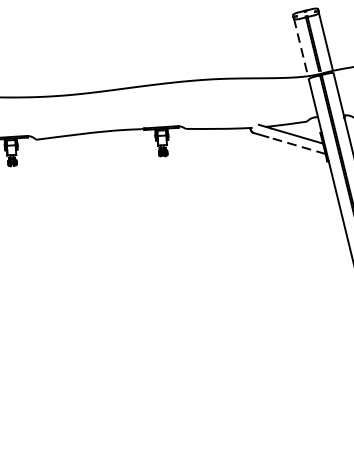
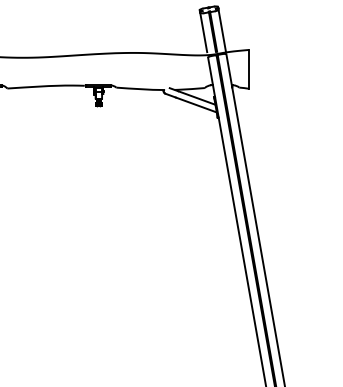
line: (300, 45) -> (203, 32), dashed -> solid
line: (297, 146) -> (196, 105), dashed -> solid

